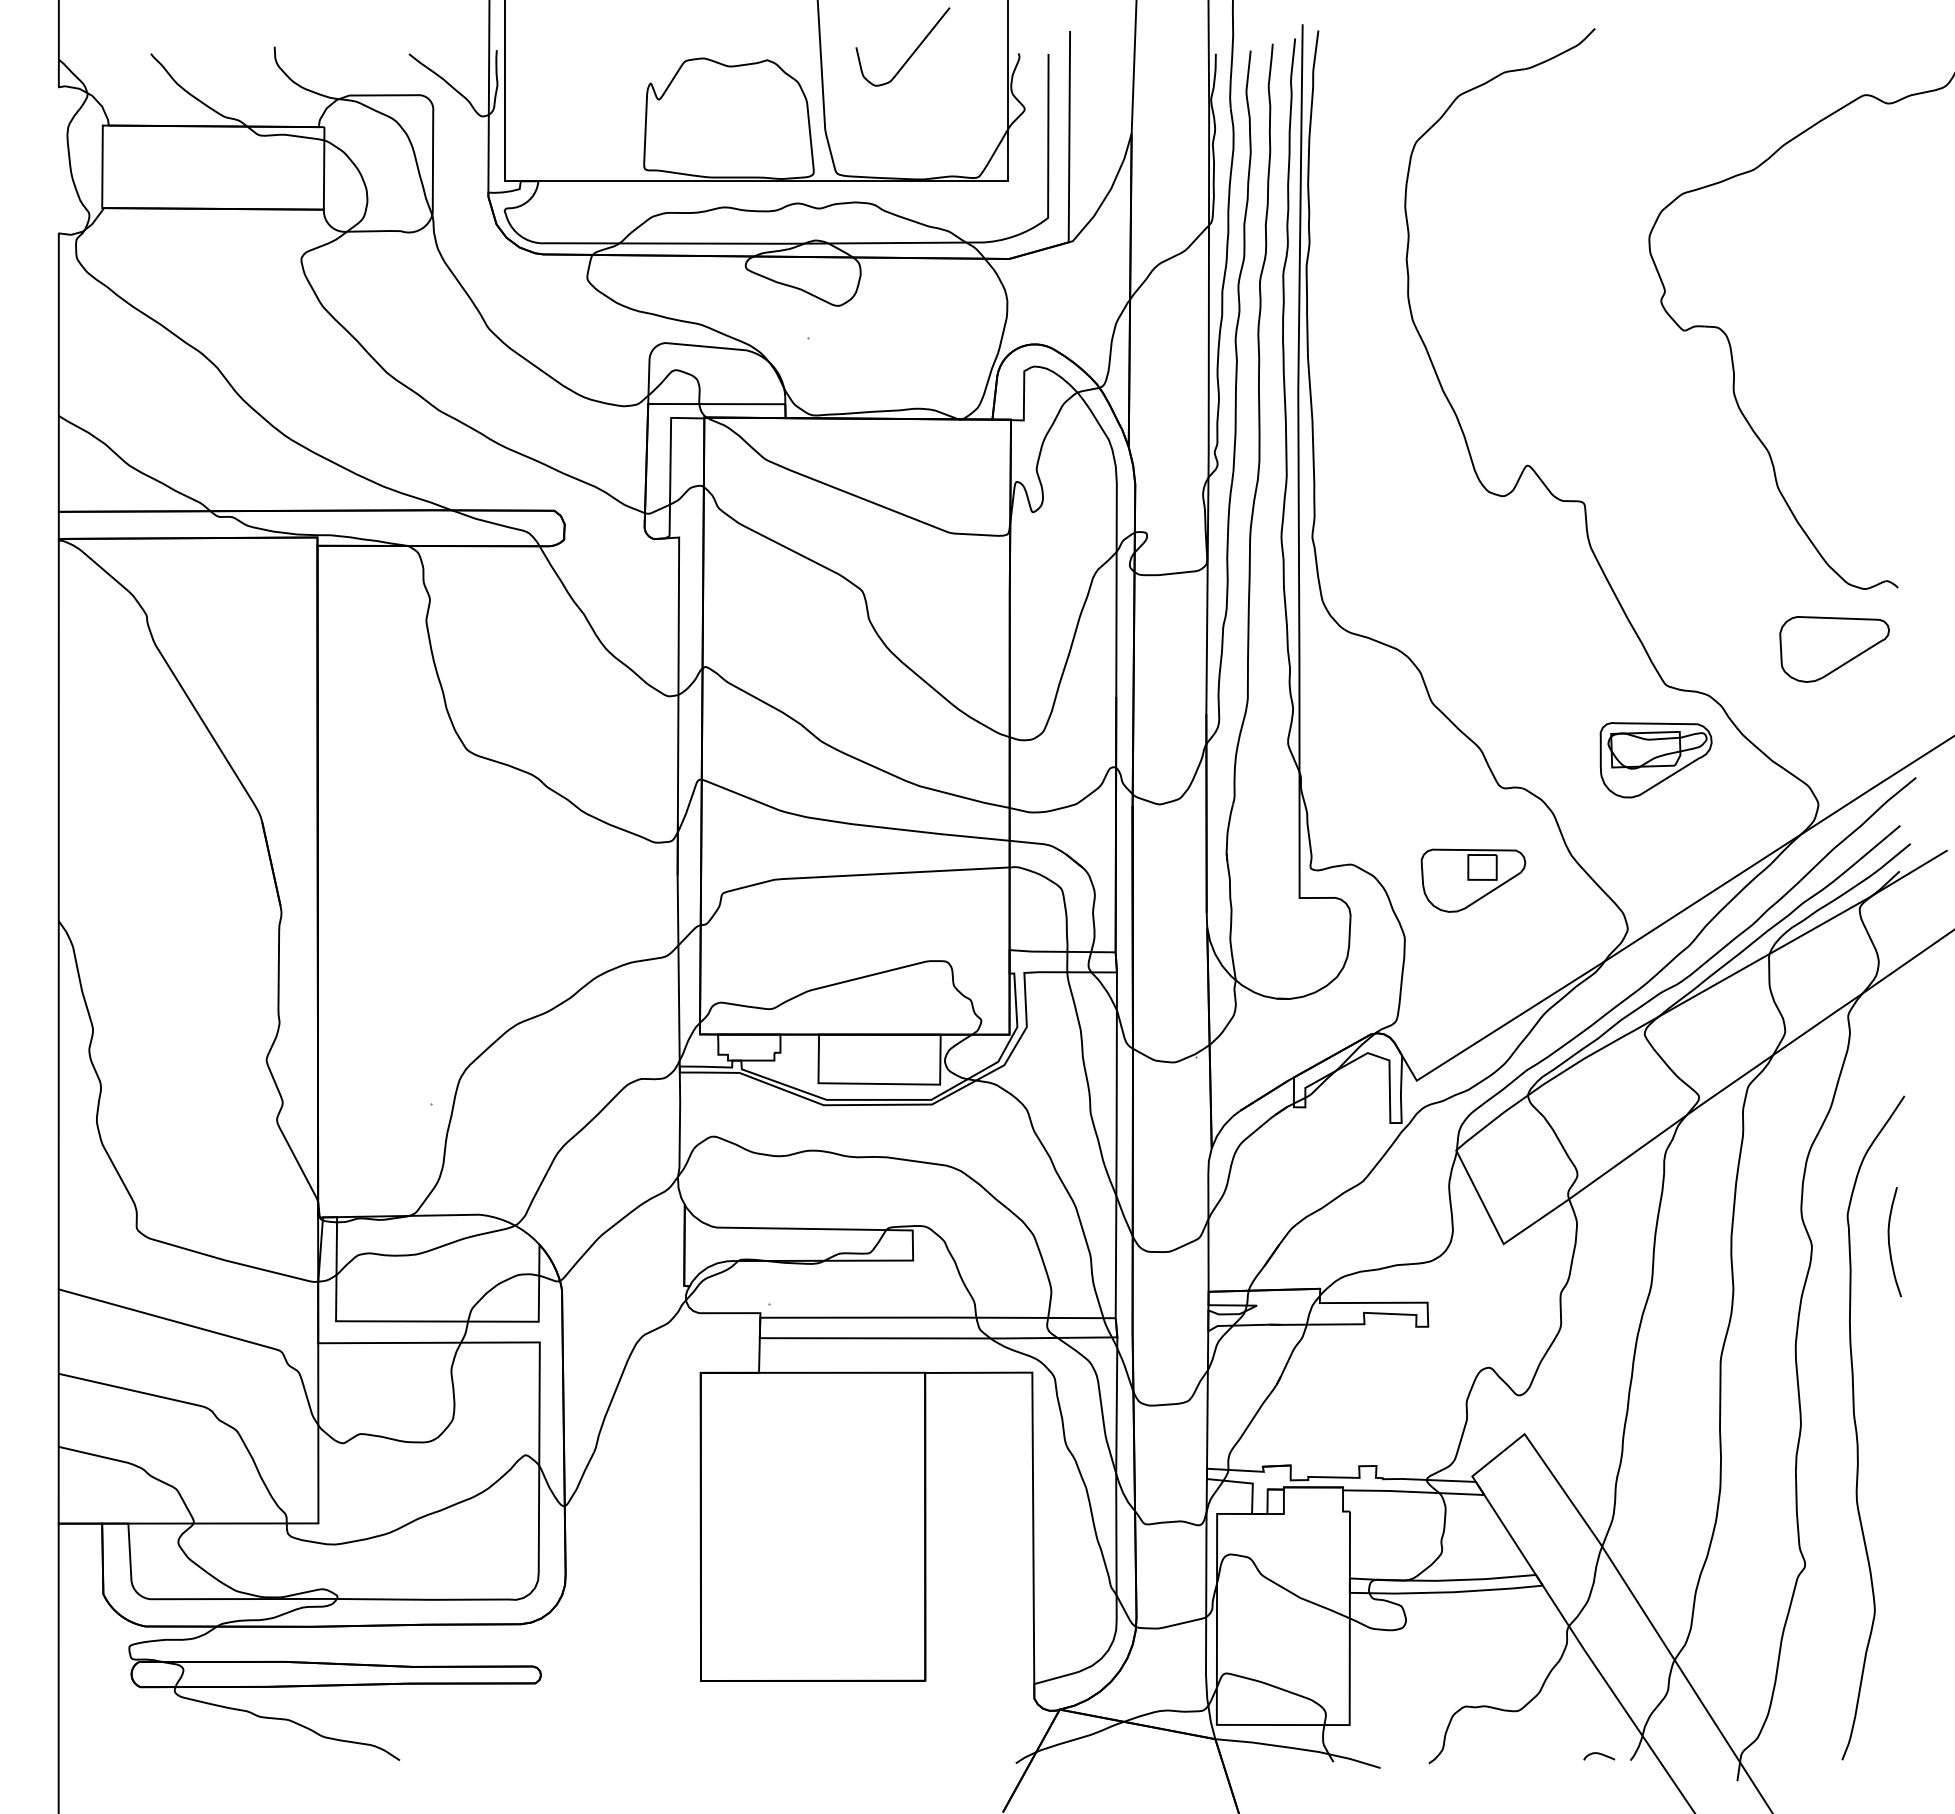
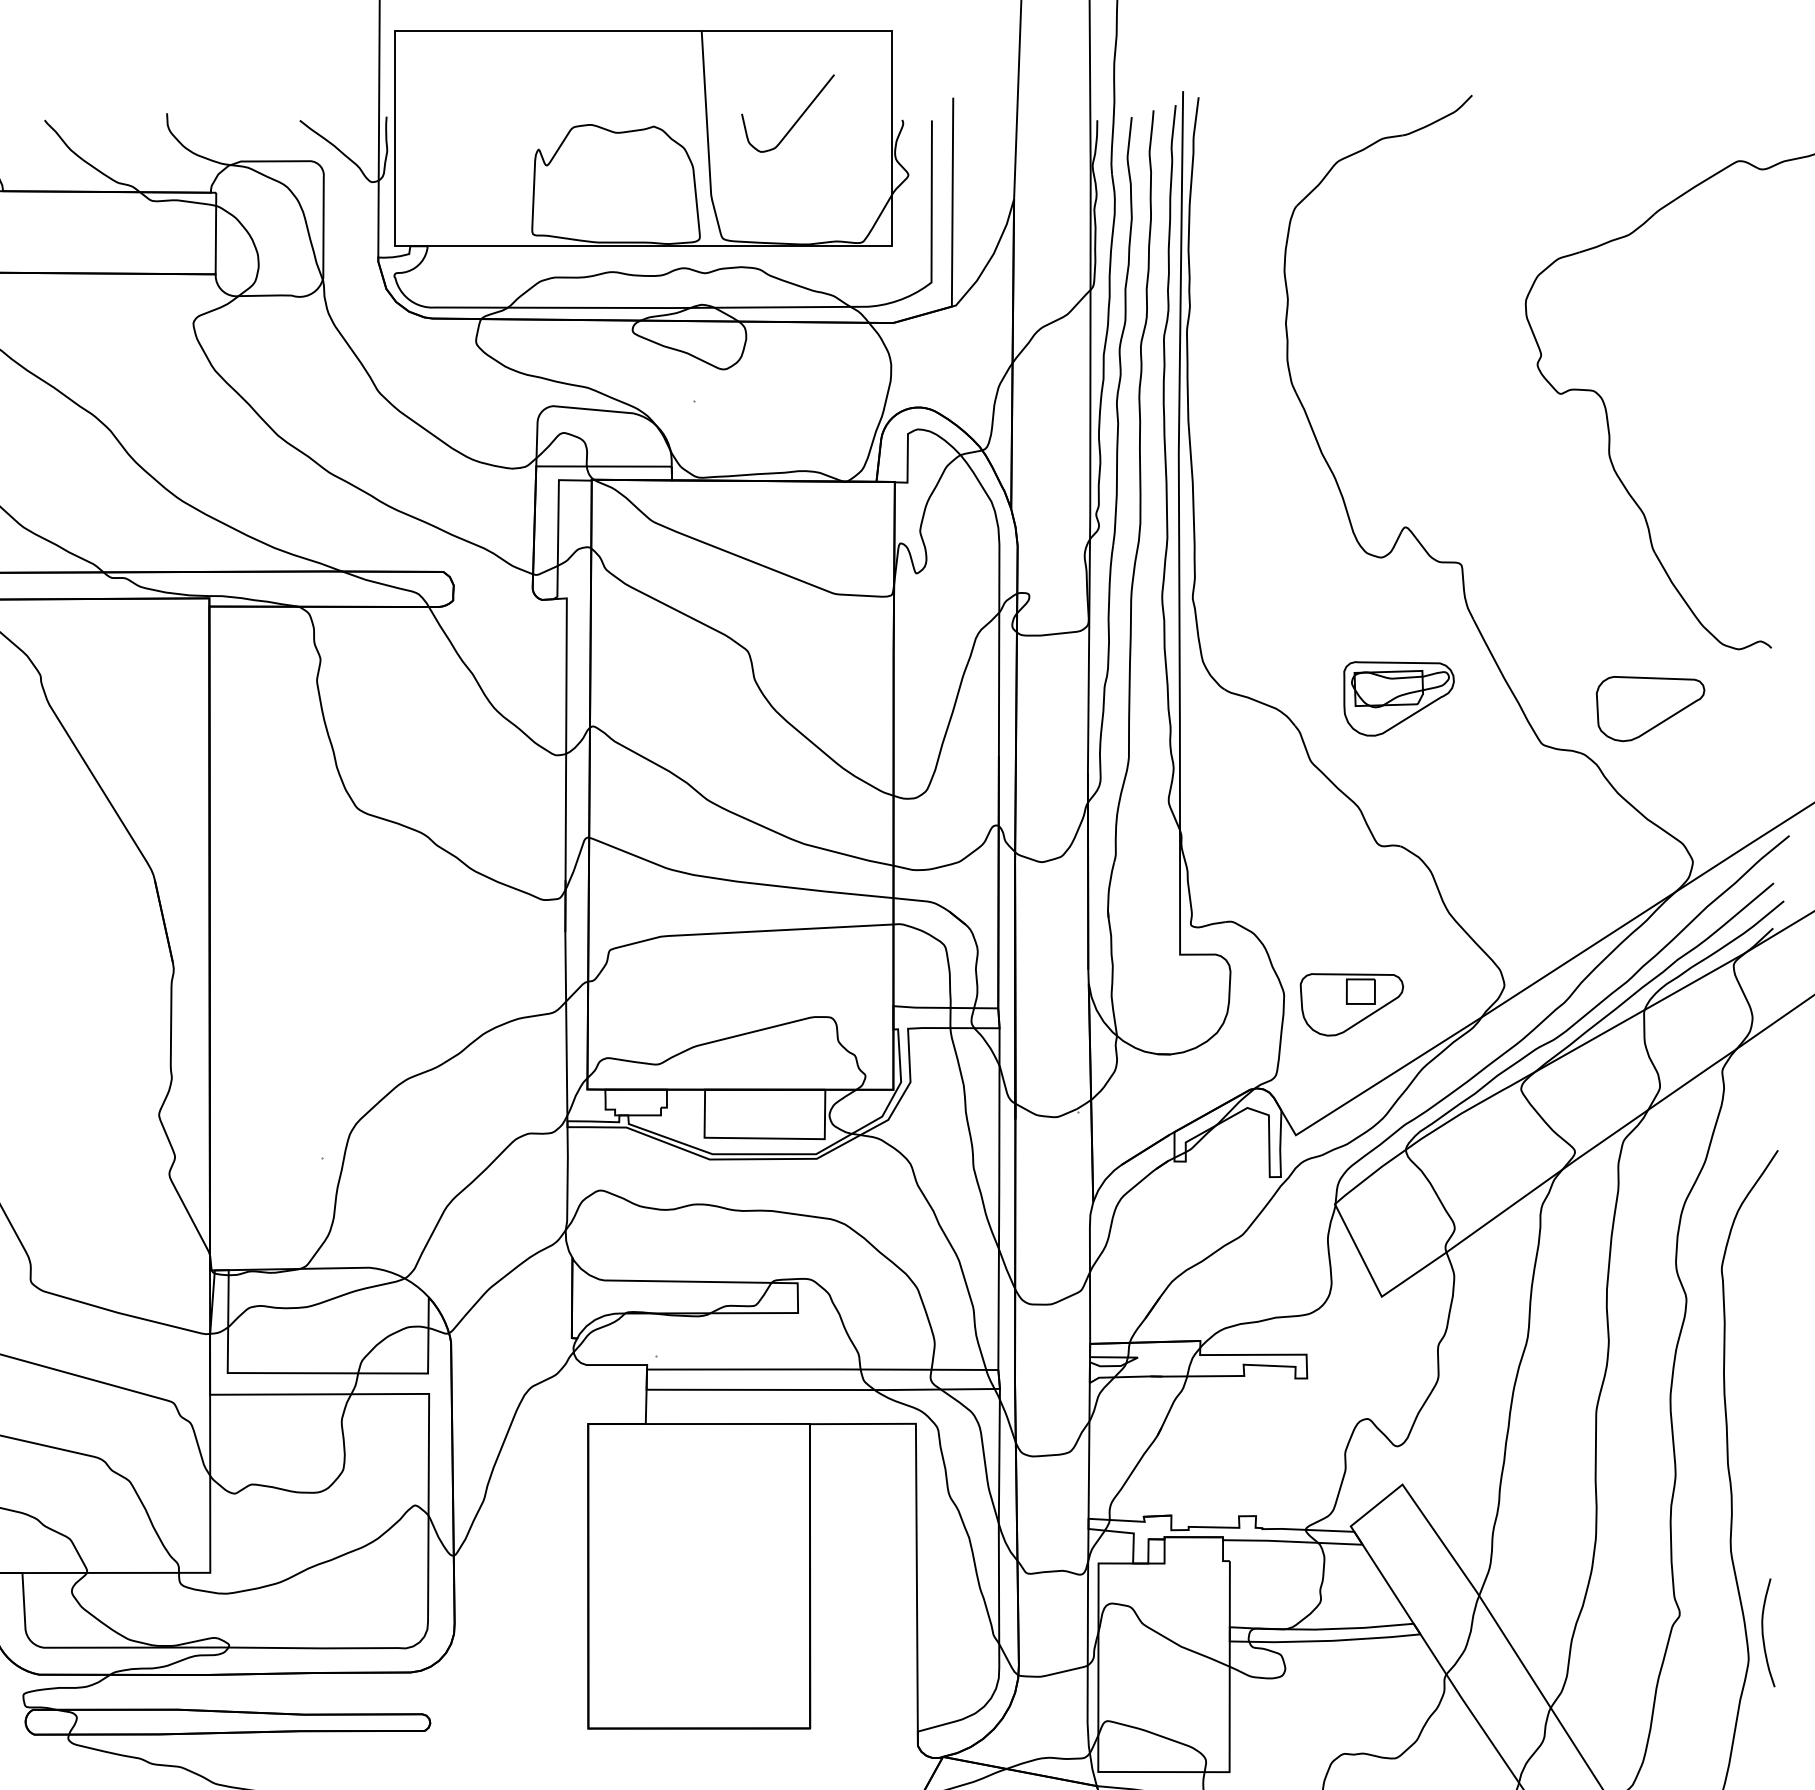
part: (1834, 649) -> (1650, 709), moved
part: (1655, 760) -> (1398, 699), moved
part: (1473, 880) -> (1351, 1004), moved
curve: (1889, 1242) -> (1763, 1633), moved

